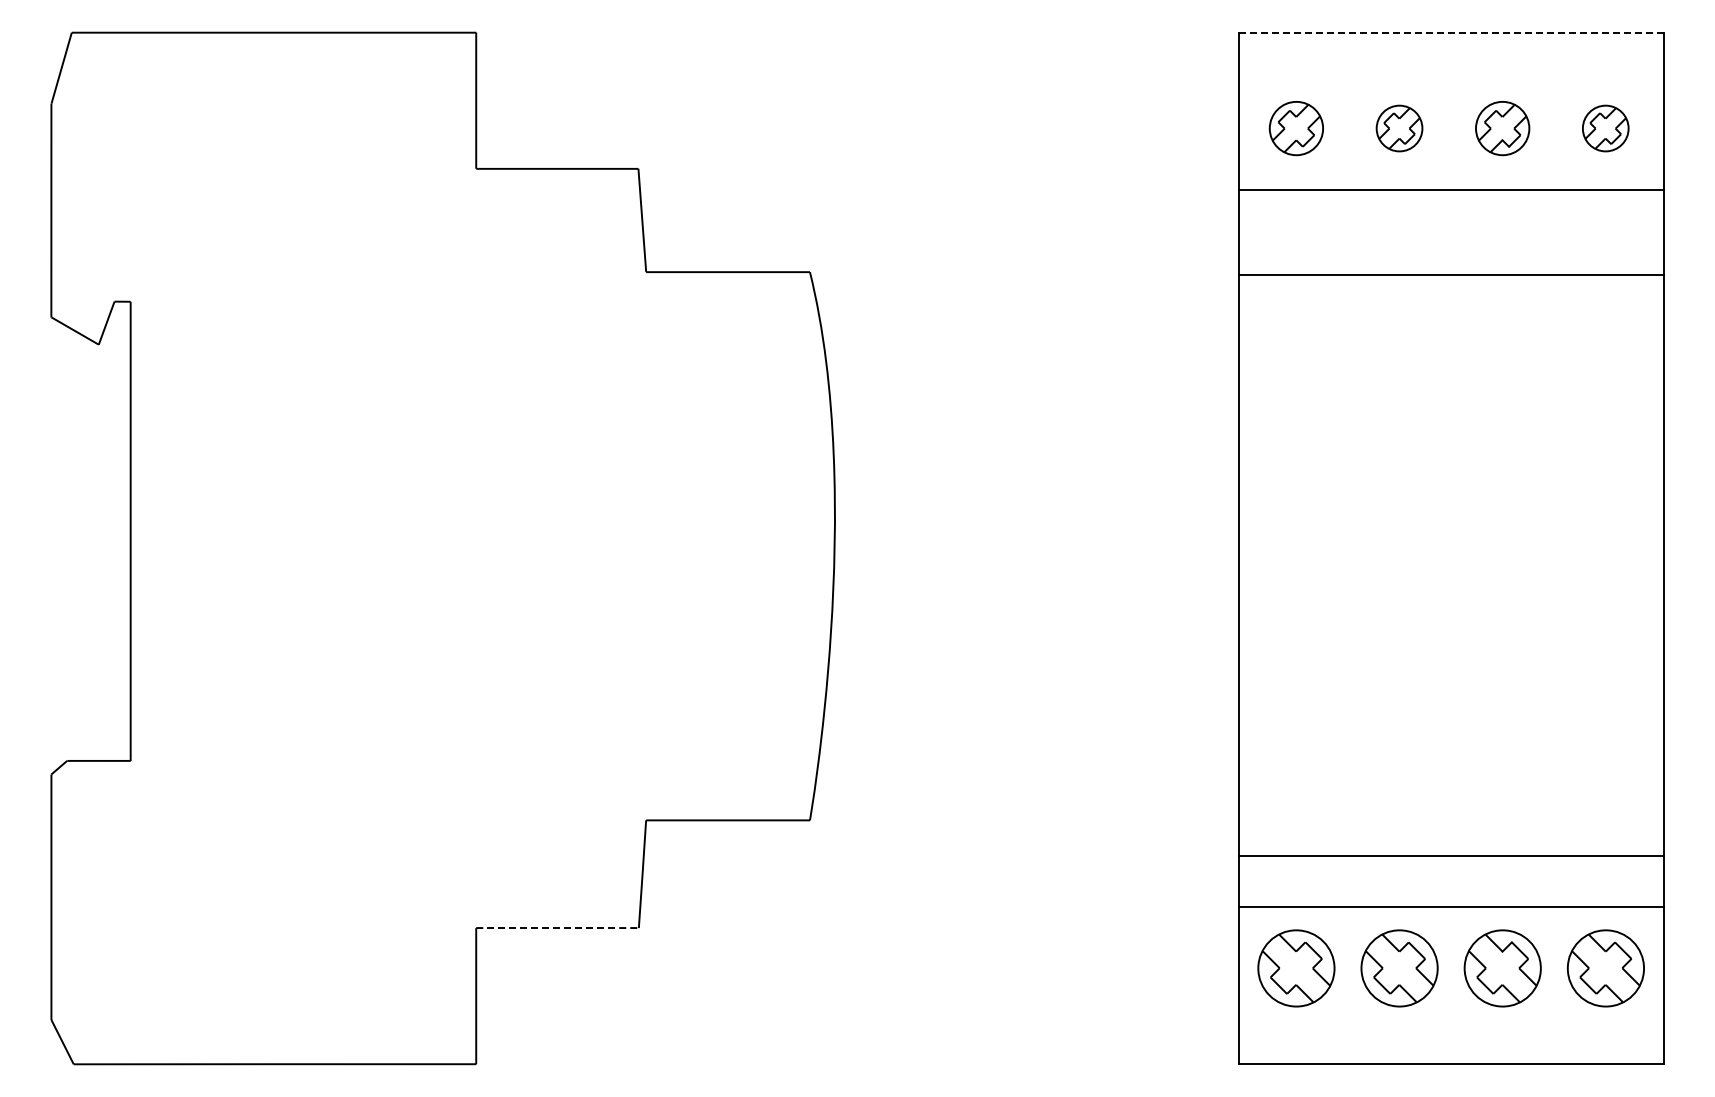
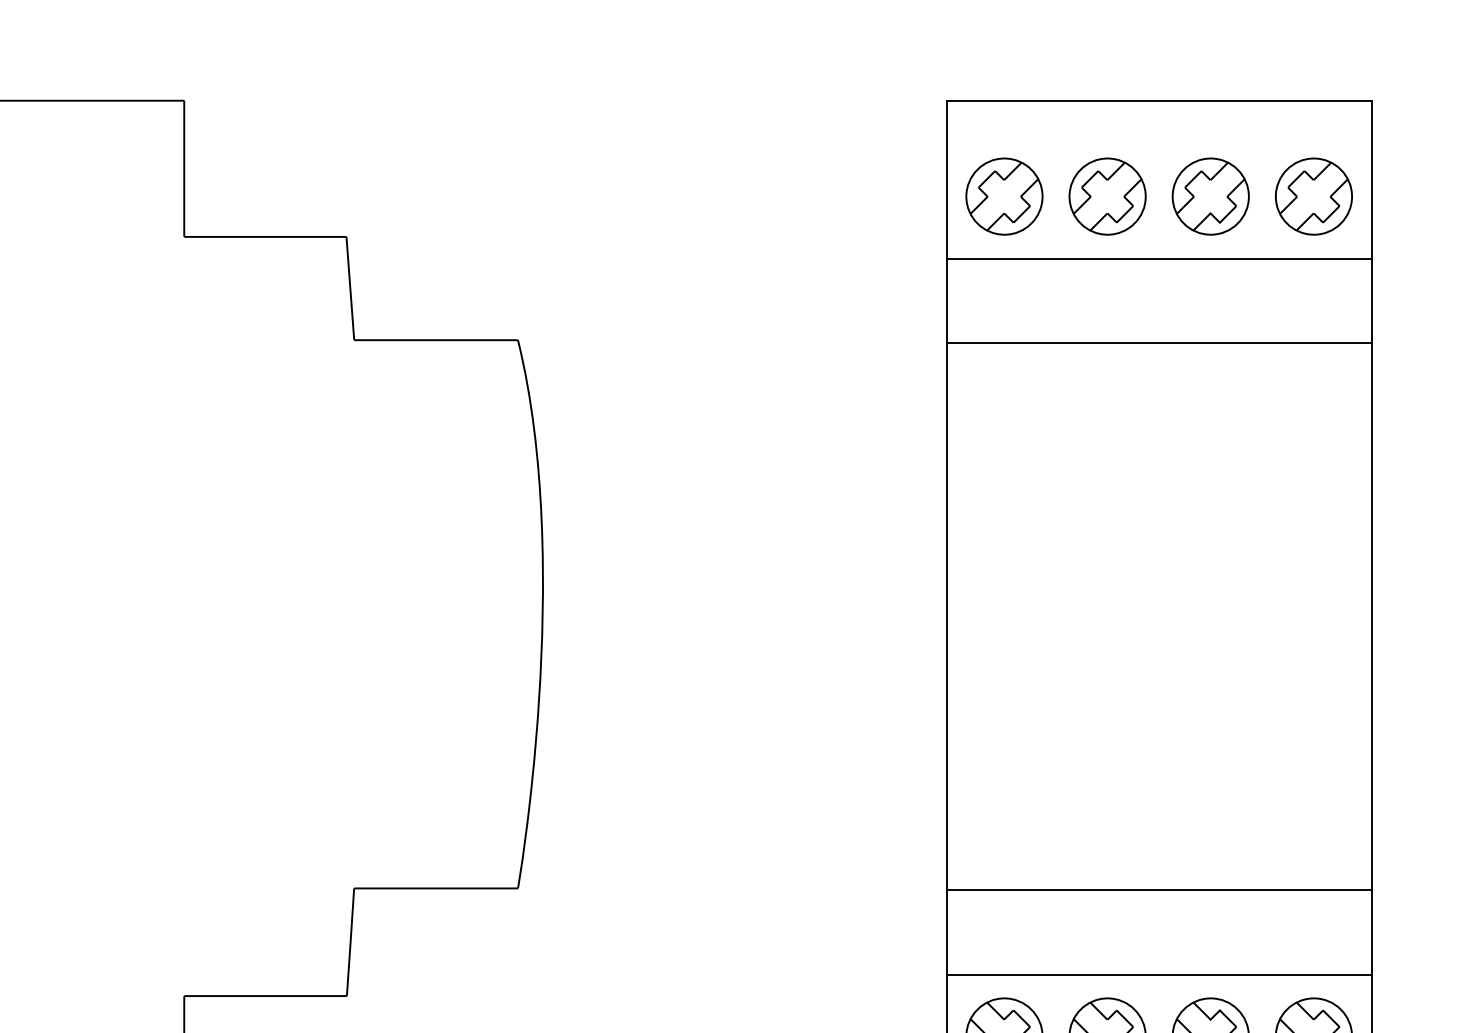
line: (1450, 32) -> (1158, 100), dashed -> solid
part: (1296, 128) -> (1004, 196), size x1.43
part: (1399, 128) -> (1107, 196), size x1.67
part: (1502, 128) -> (1210, 196), size x1.43
part: (1605, 128) -> (1313, 196), size x1.67
line: (1450, 855) -> (1158, 889), moved
arc: (557, 928) -> (265, 996), dashed -> solid

